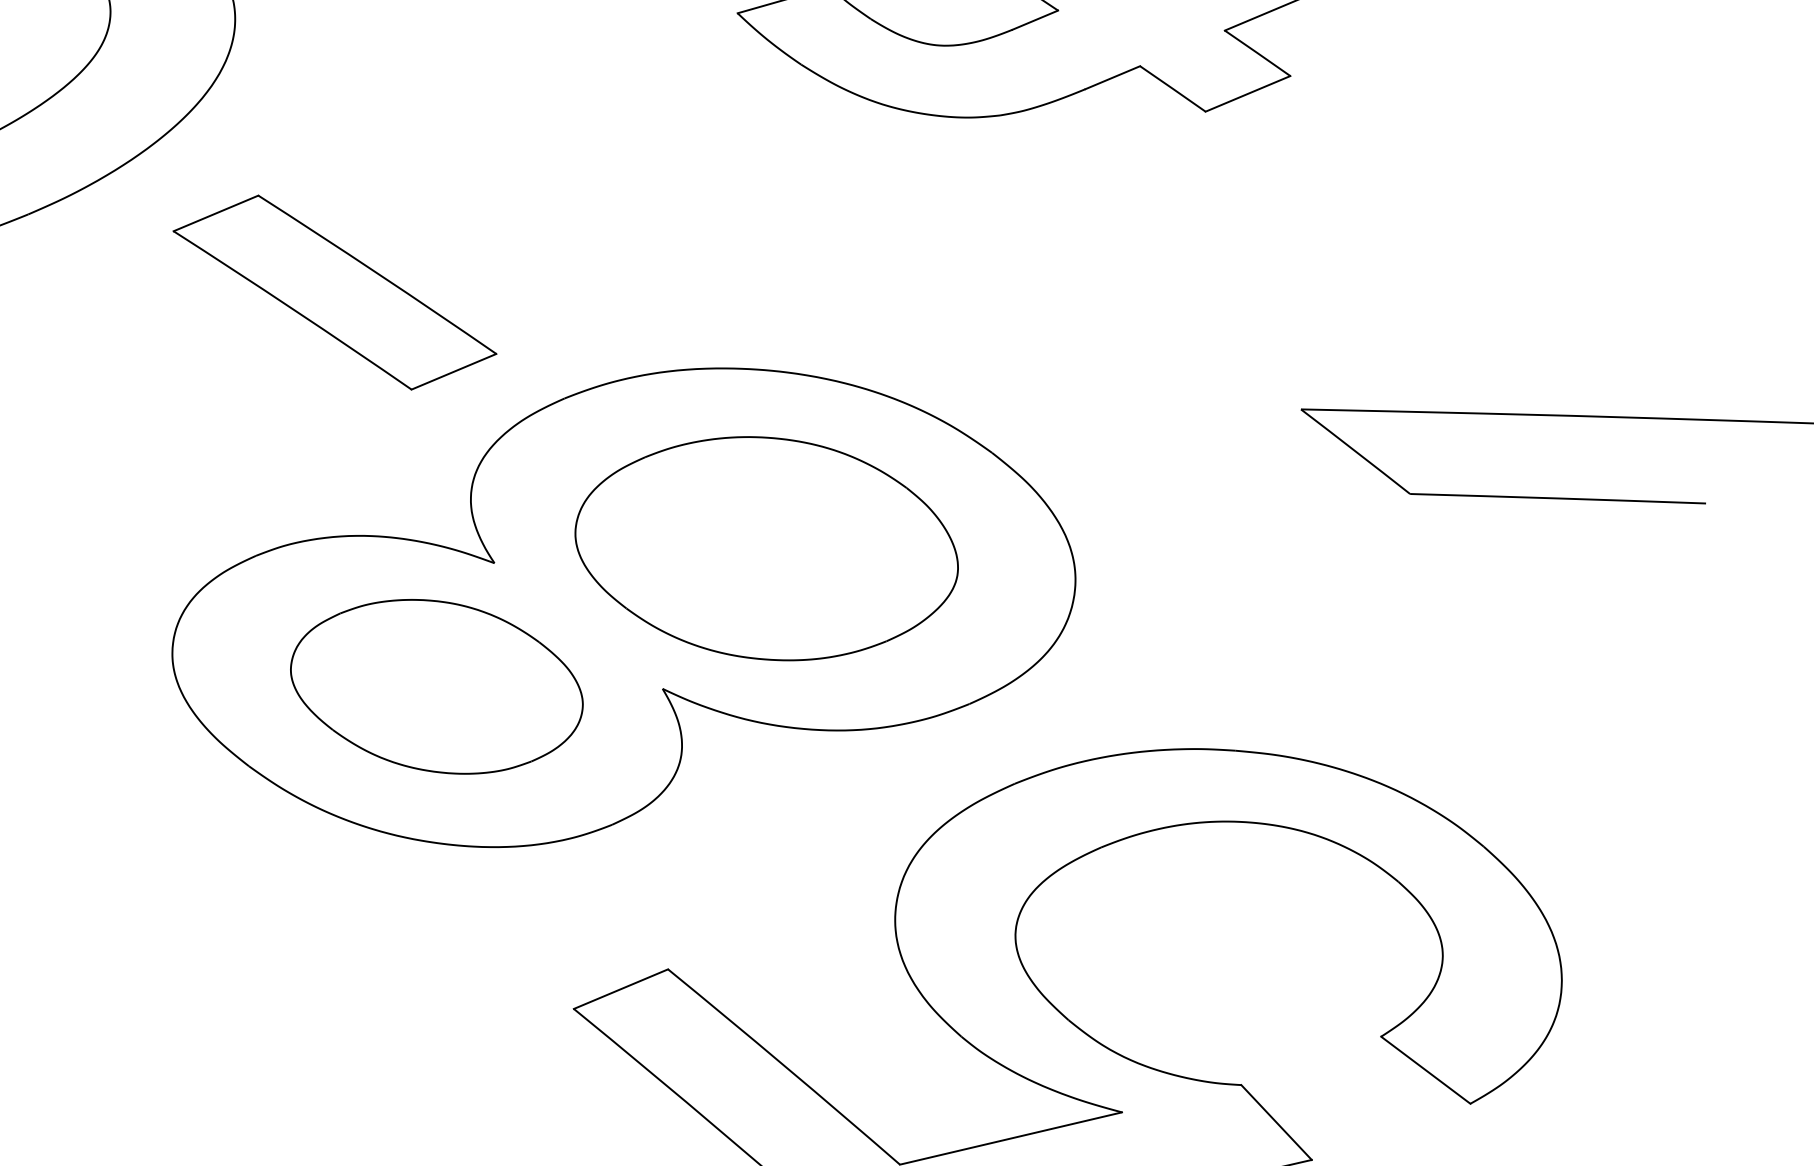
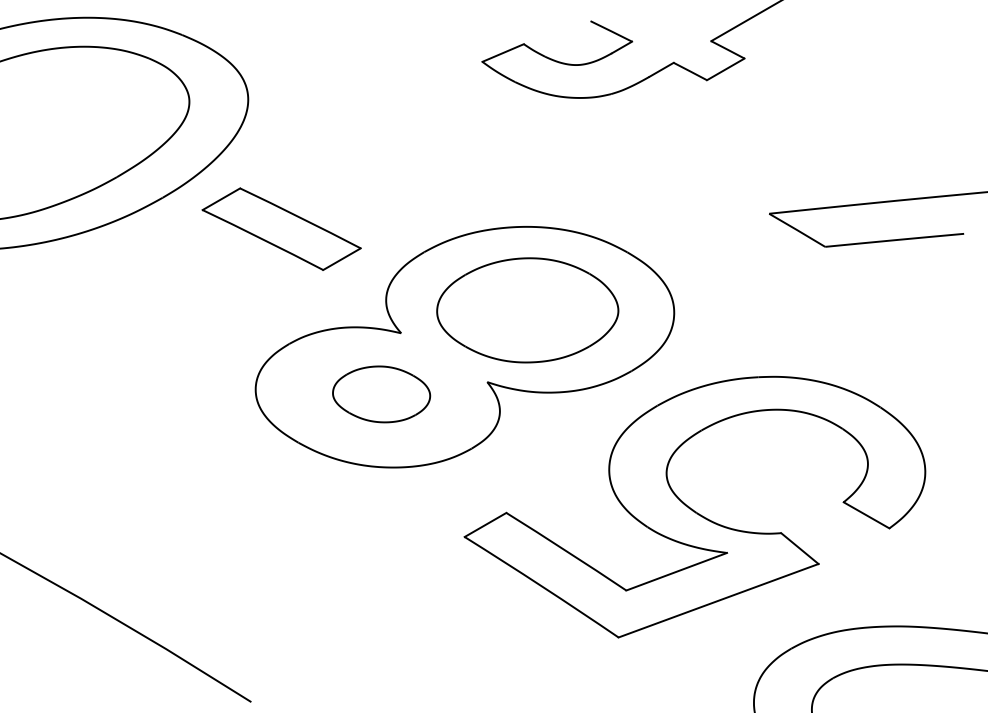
part: (334, 291) -> (281, 228), moved
part: (436, 686) -> (381, 394), size x0.7

